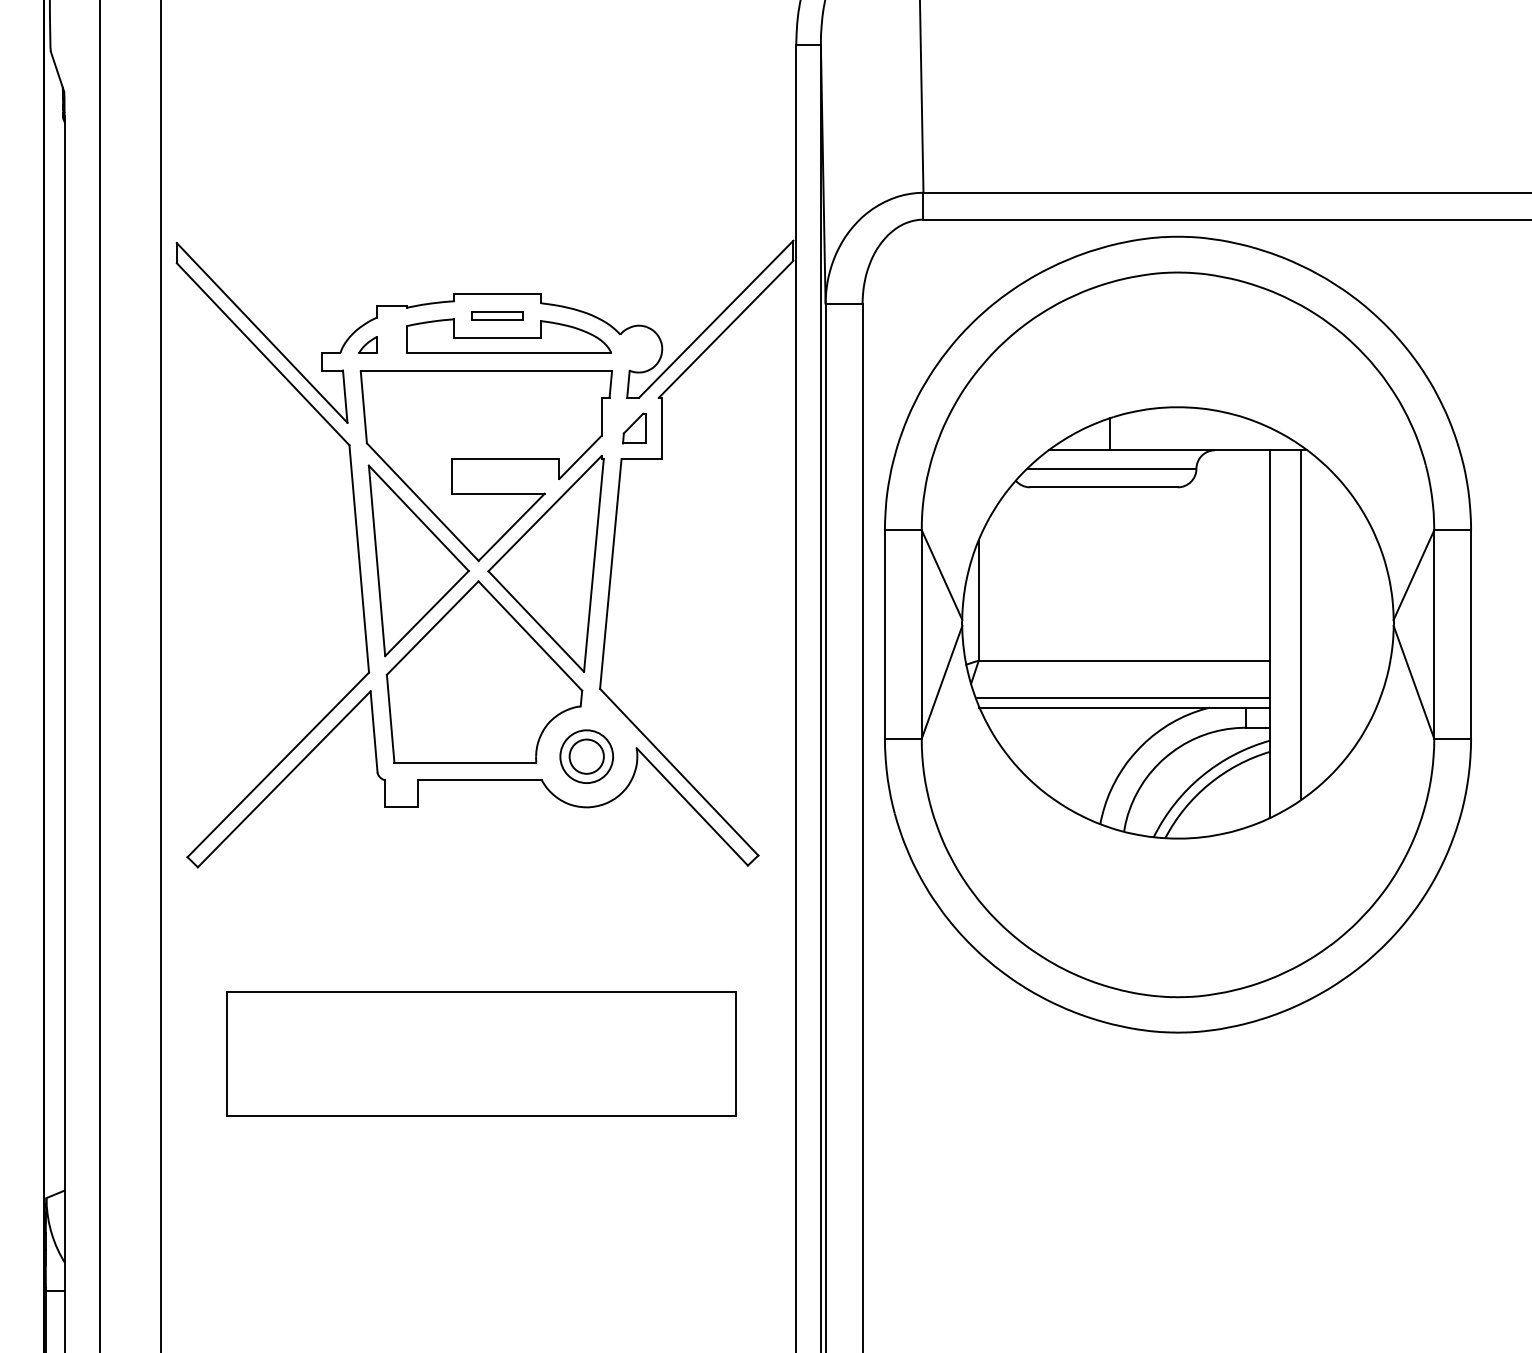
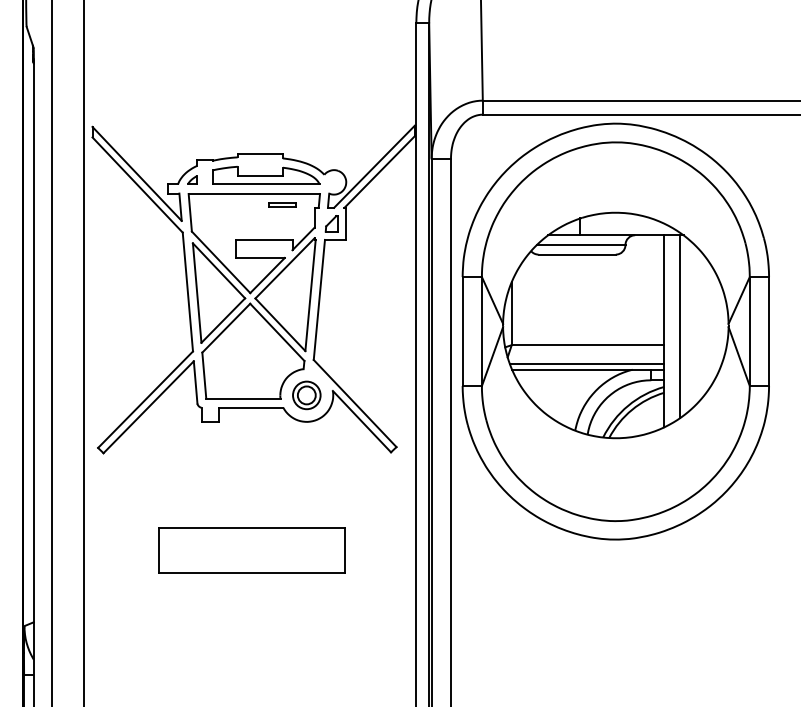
part: (498, 314) -> (282, 204), moved
part: (480, 1053) -> (251, 550), size x0.7

